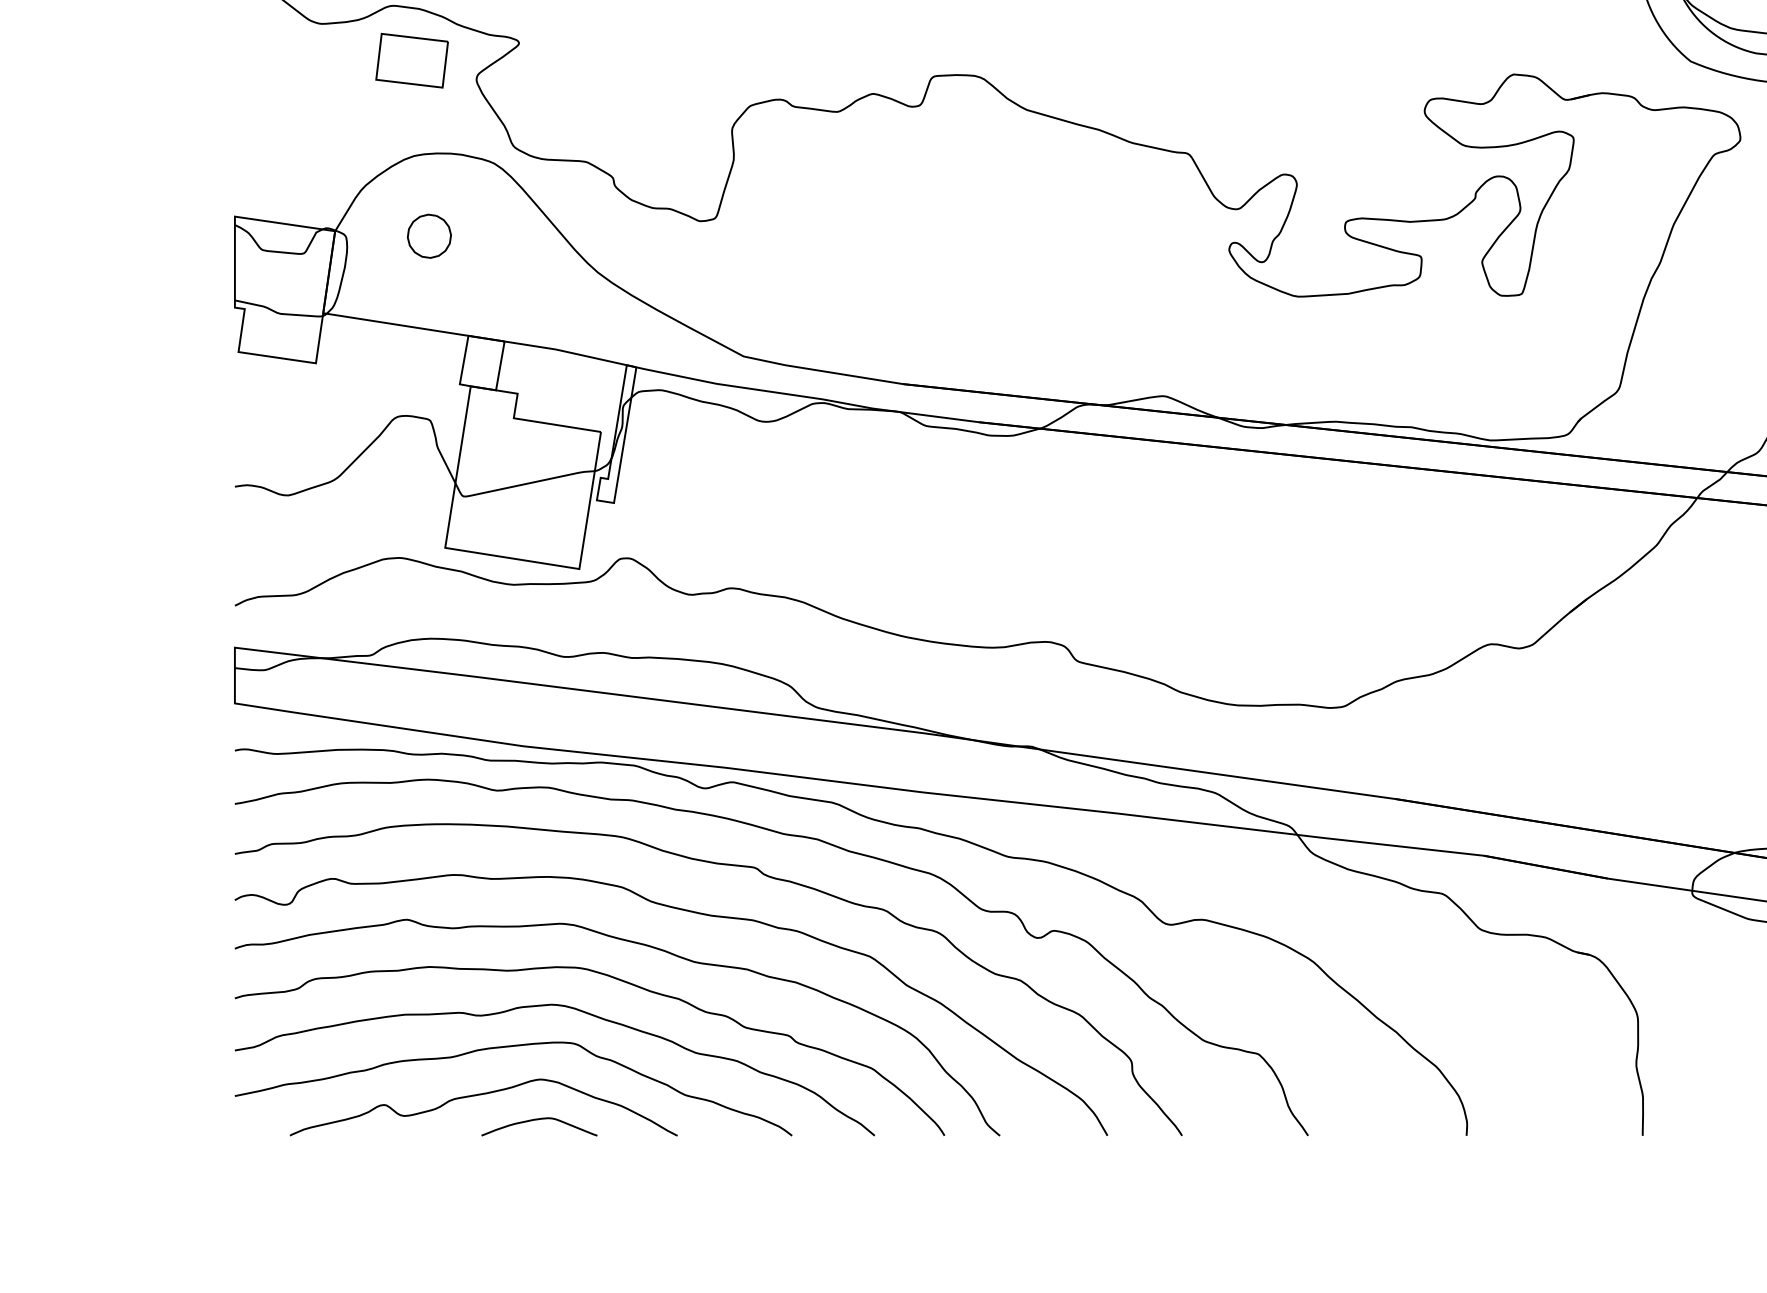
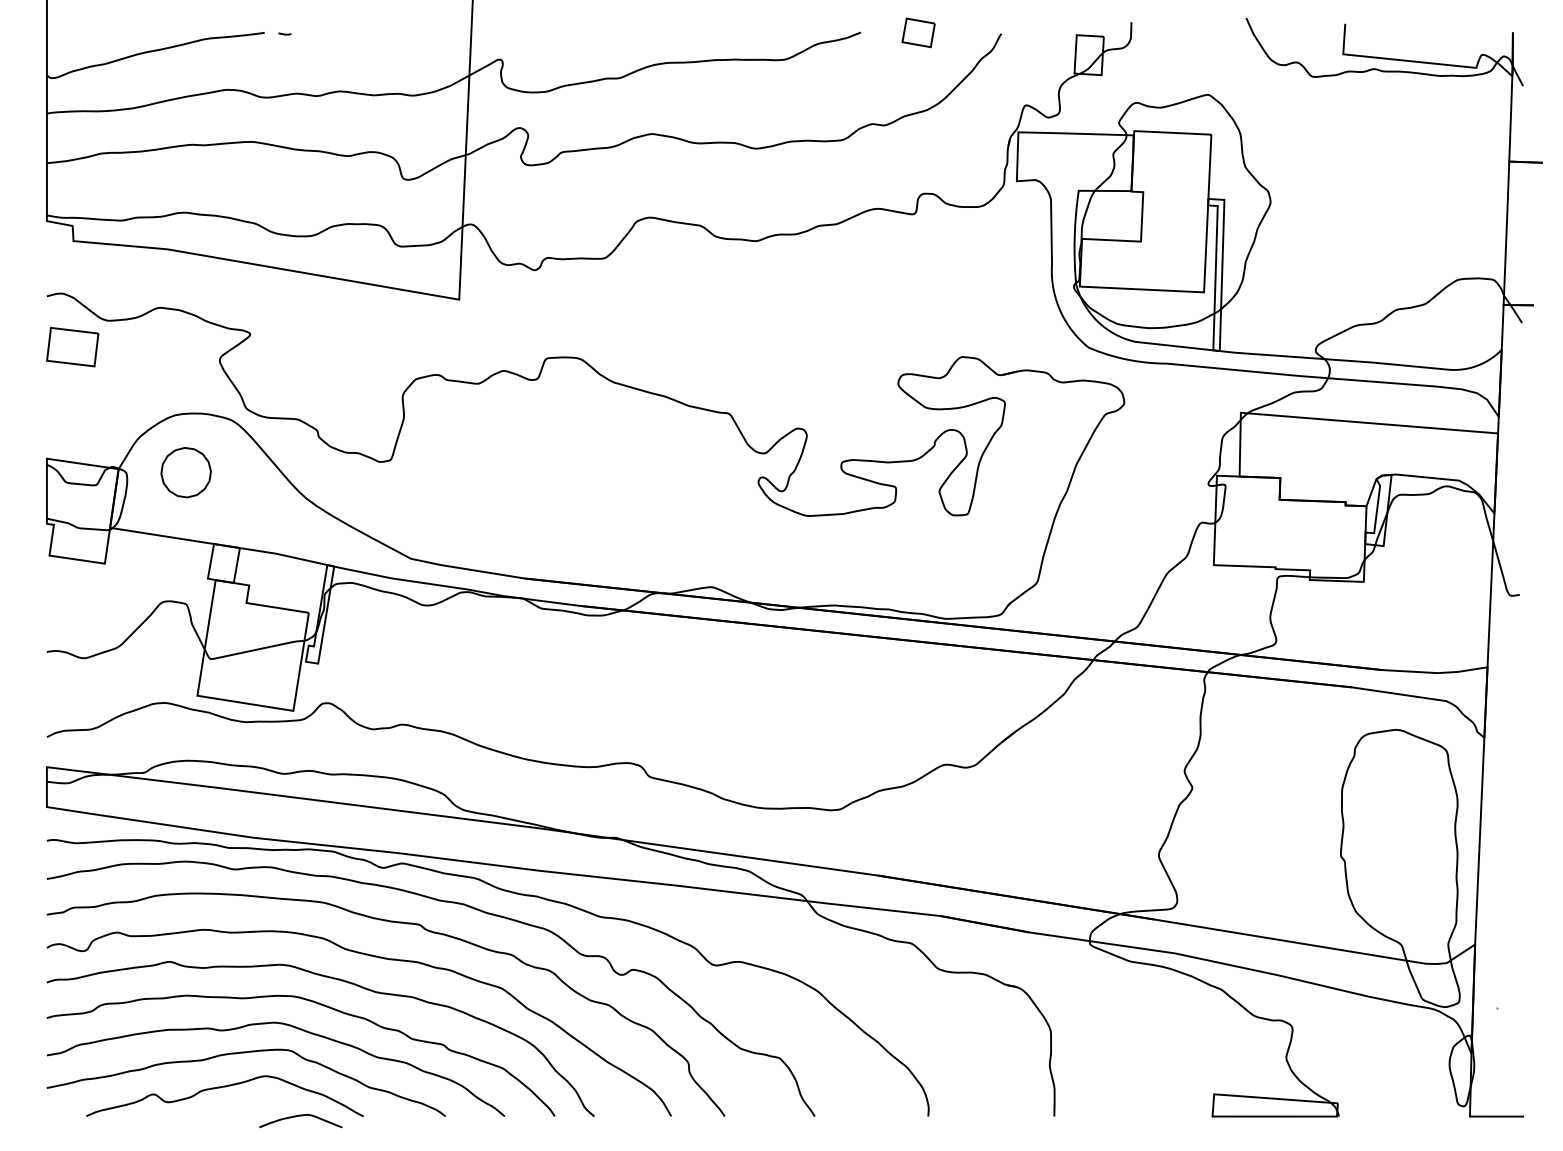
part: (411, 61) -> (72, 347), moved
part: (428, 235) -> (185, 472), size x1.6
curve: (538, 1120) -> (300, 1116), moved

